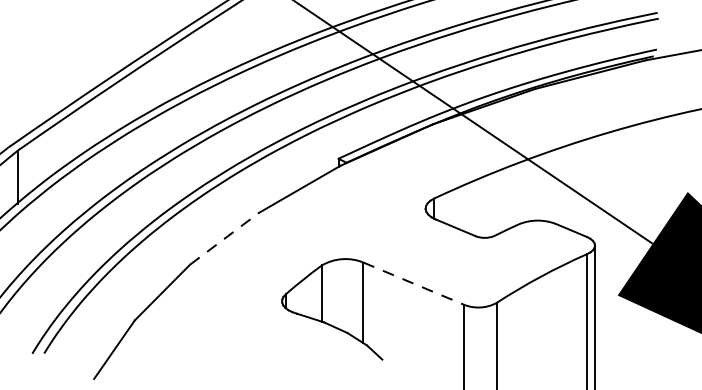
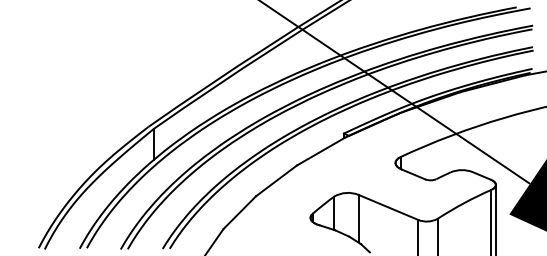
line: (224, 238) -> (276, 180), dashed -> solid
line: (415, 283) -> (389, 207), dashed -> solid

